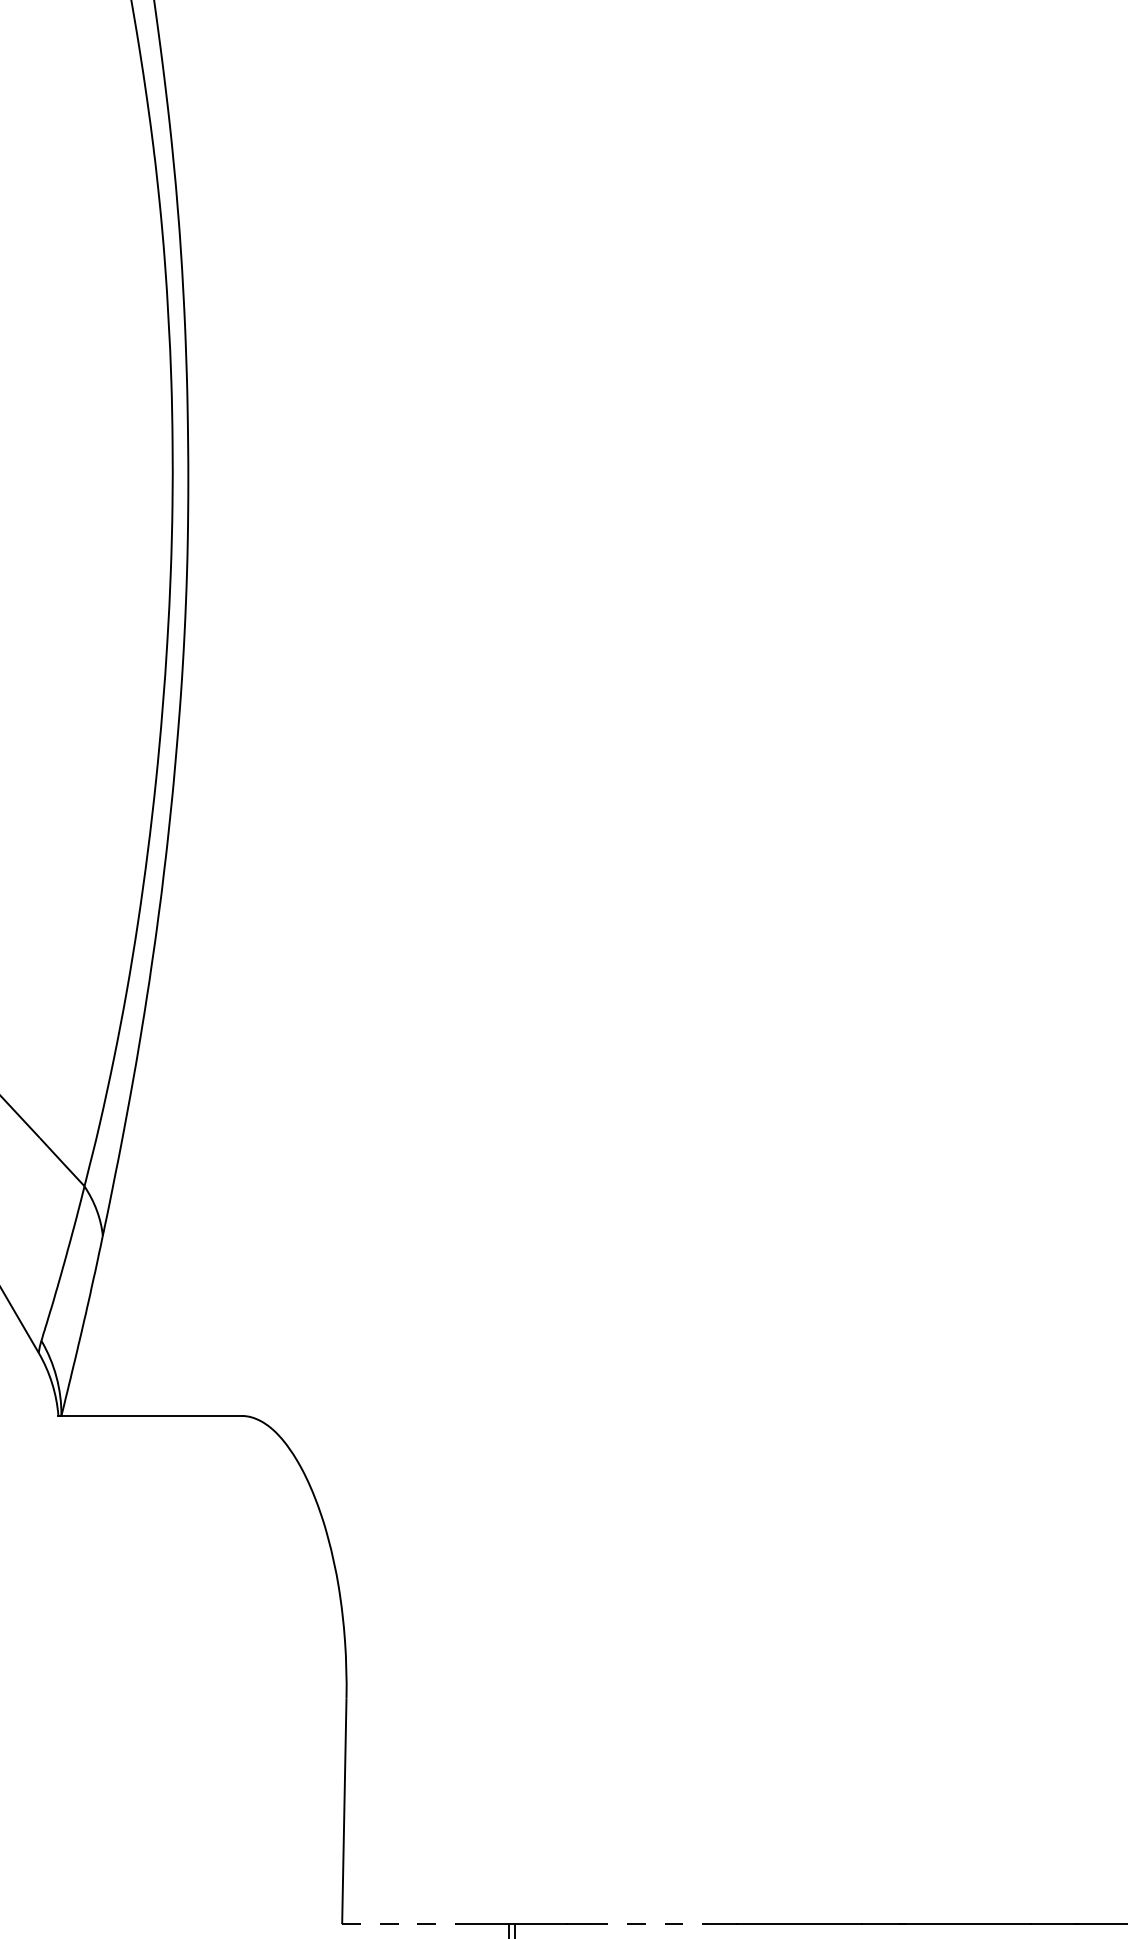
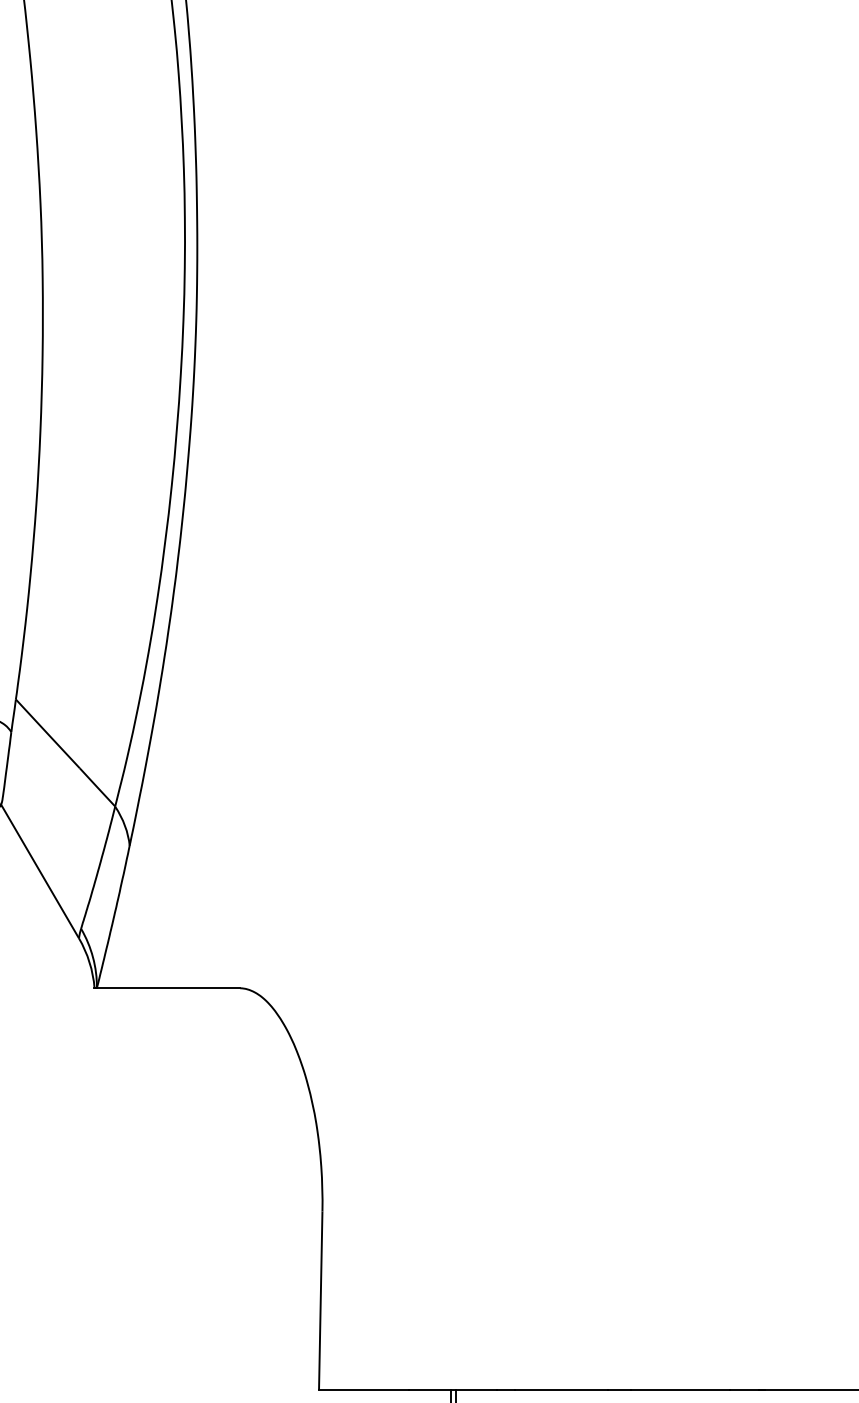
line: (399, 1924) -> (364, 1390), dashed -> solid
line: (648, 1924) -> (561, 1390), dashed -> solid

